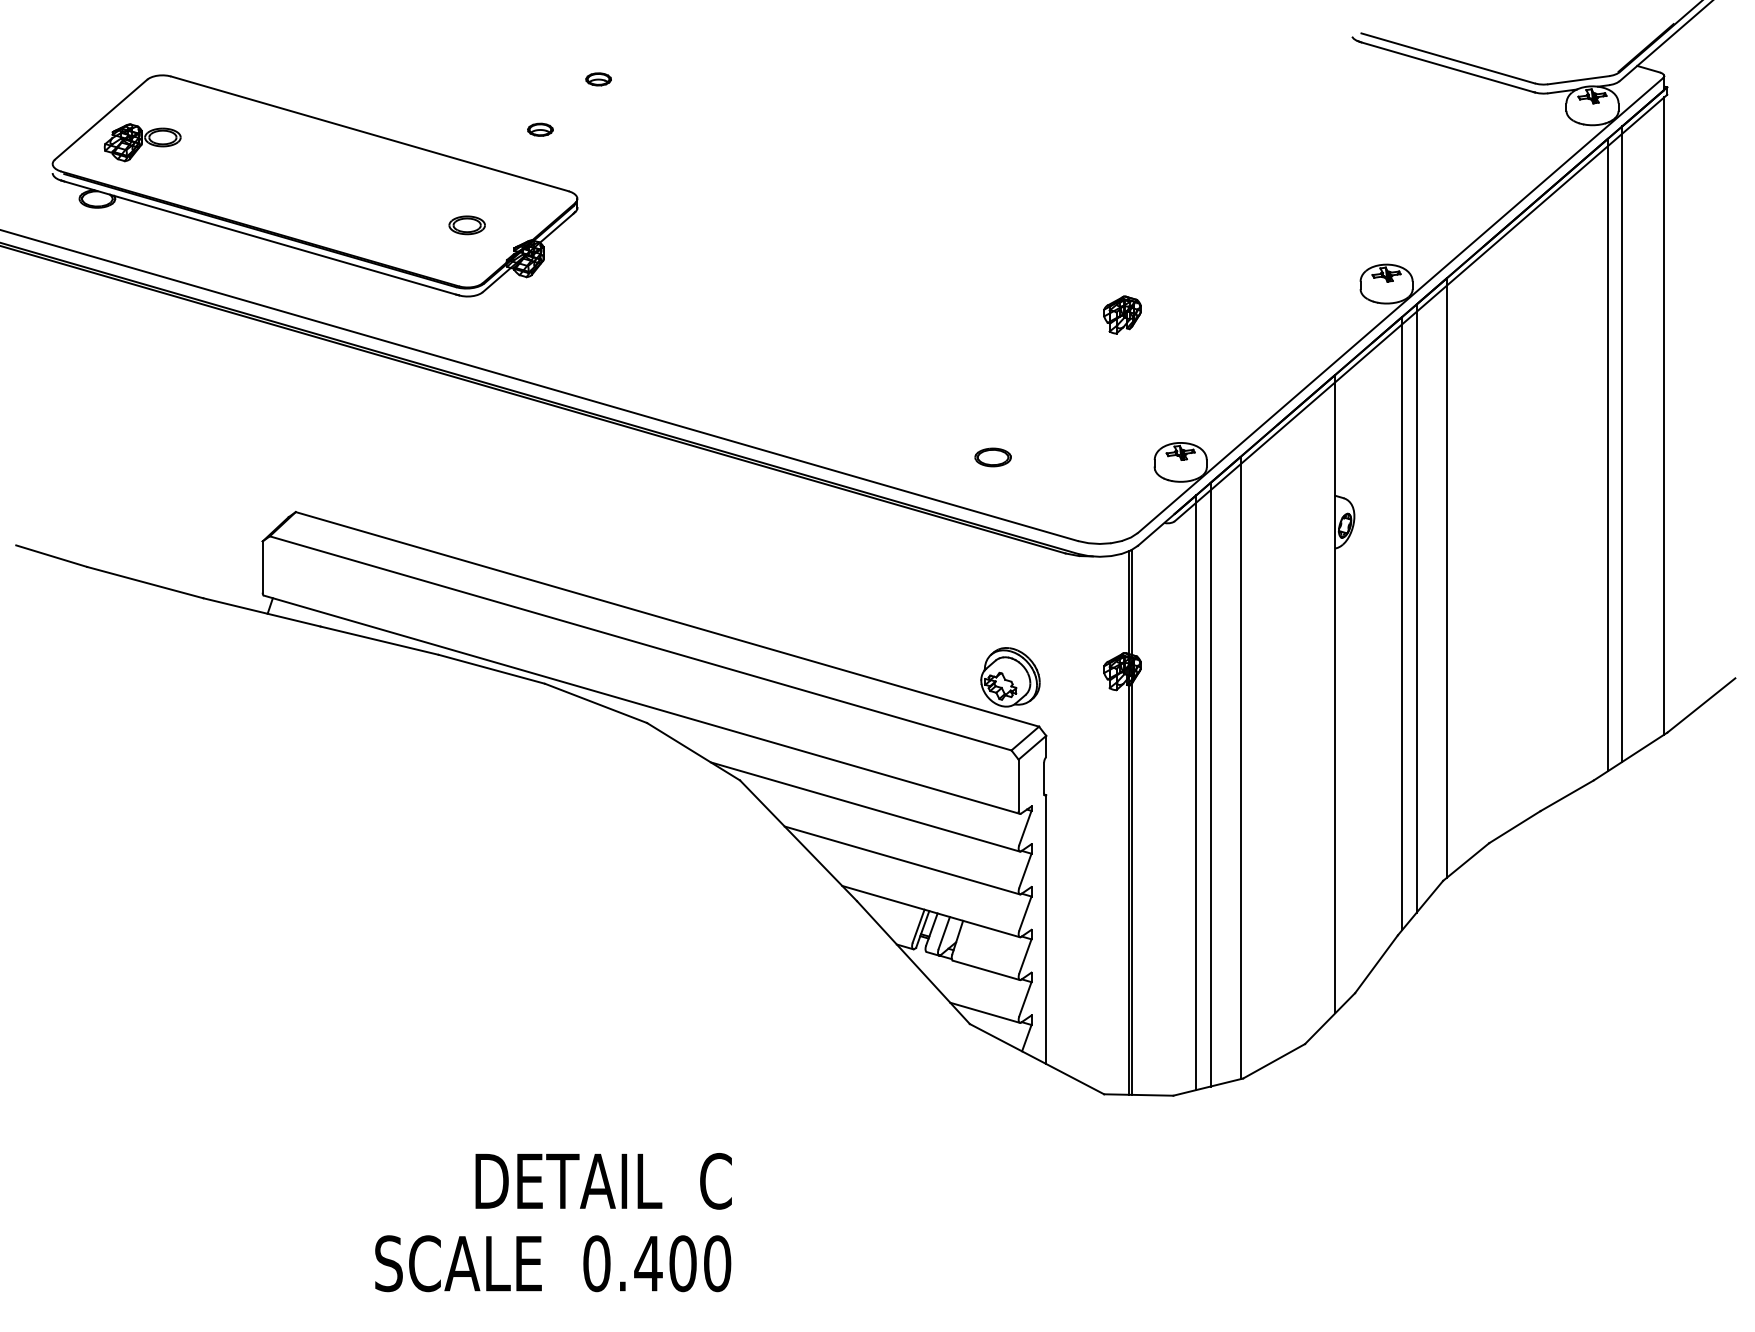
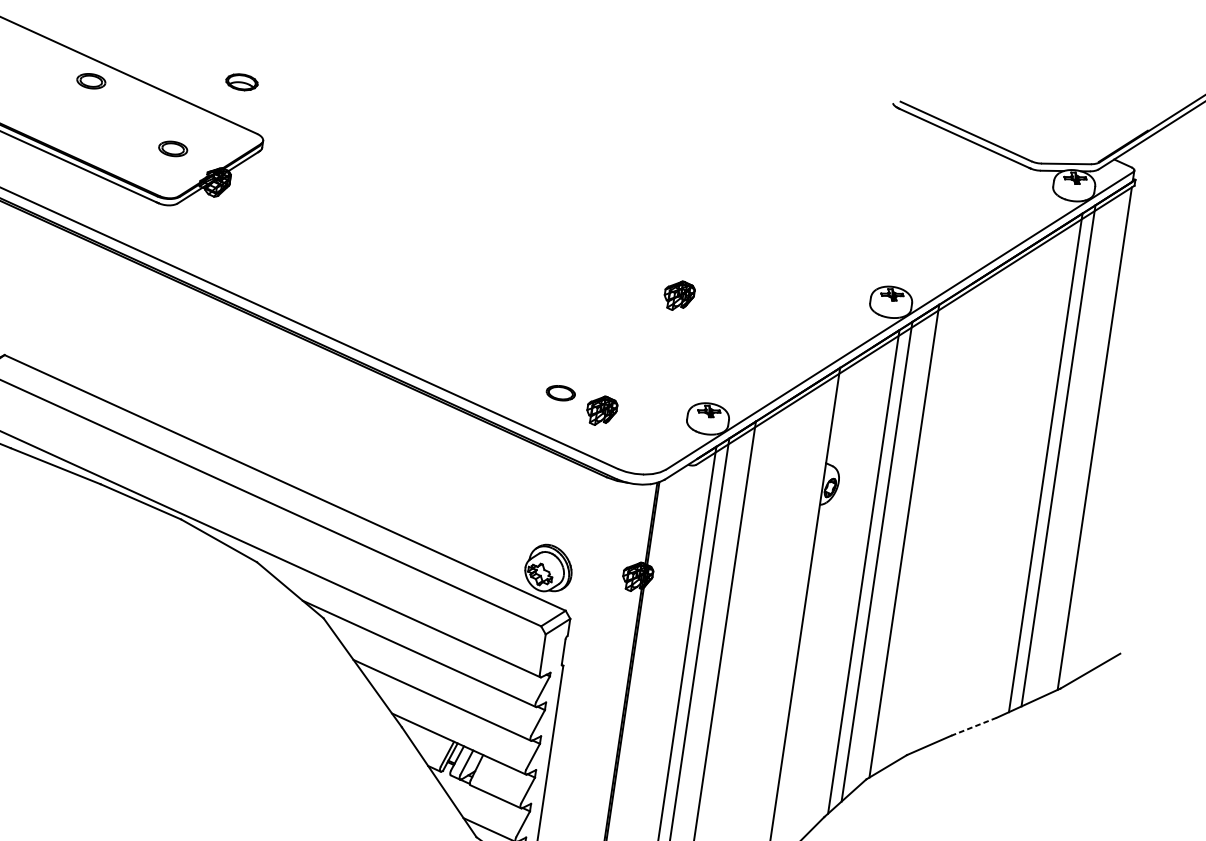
part: (598, 79) -> (293, 49), removed
part: (540, 129) -> (242, 81), size x1.6
part: (352, 156) -> (90, 81), added
part: (1047, 471) -> (602, 410), added
line: (1567, 795) -> (974, 726), solid -> dashed

